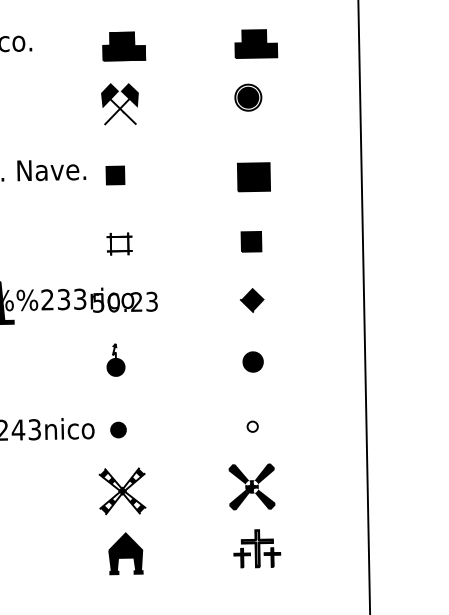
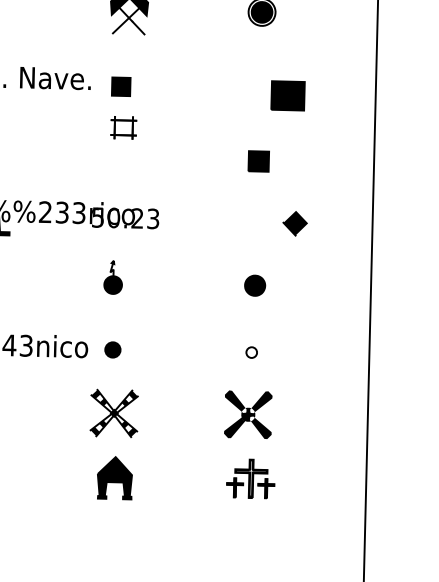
part: (253, 177) -> (287, 96), moved
part: (119, 243) -> (123, 127), moved
part: (252, 300) -> (295, 223), moved

